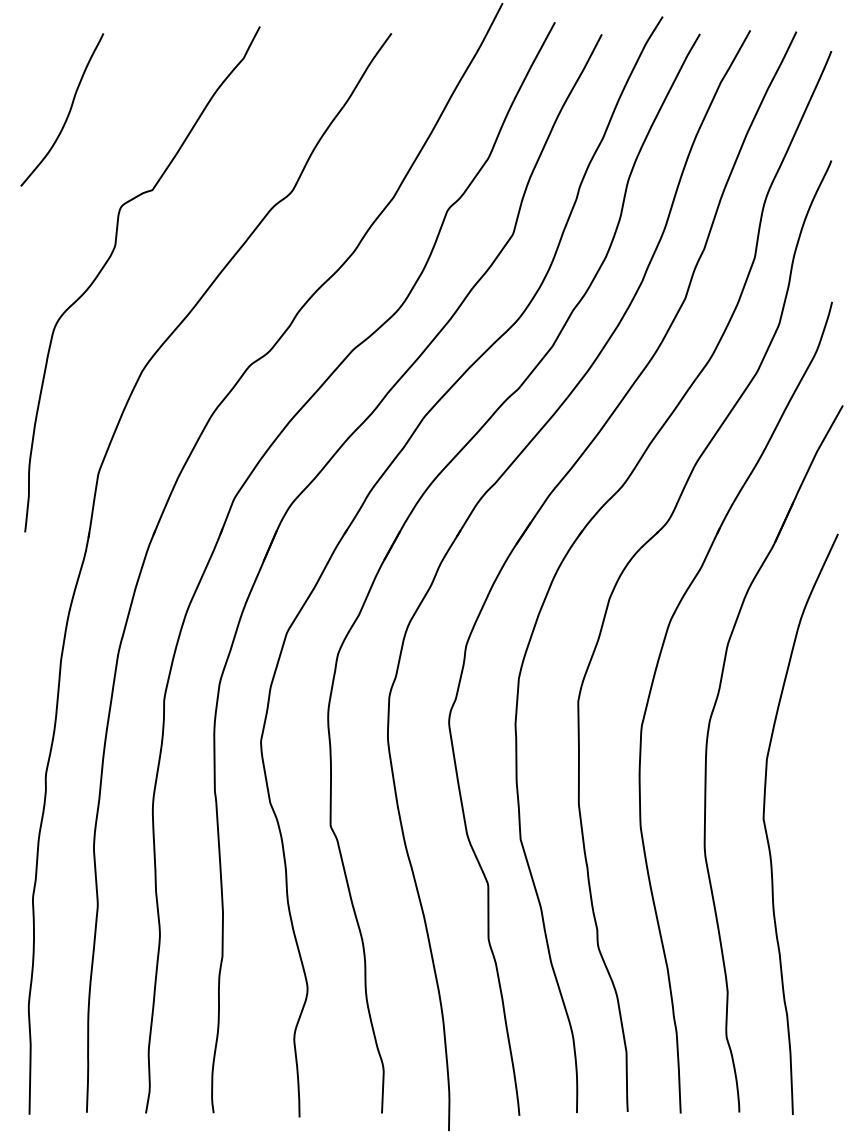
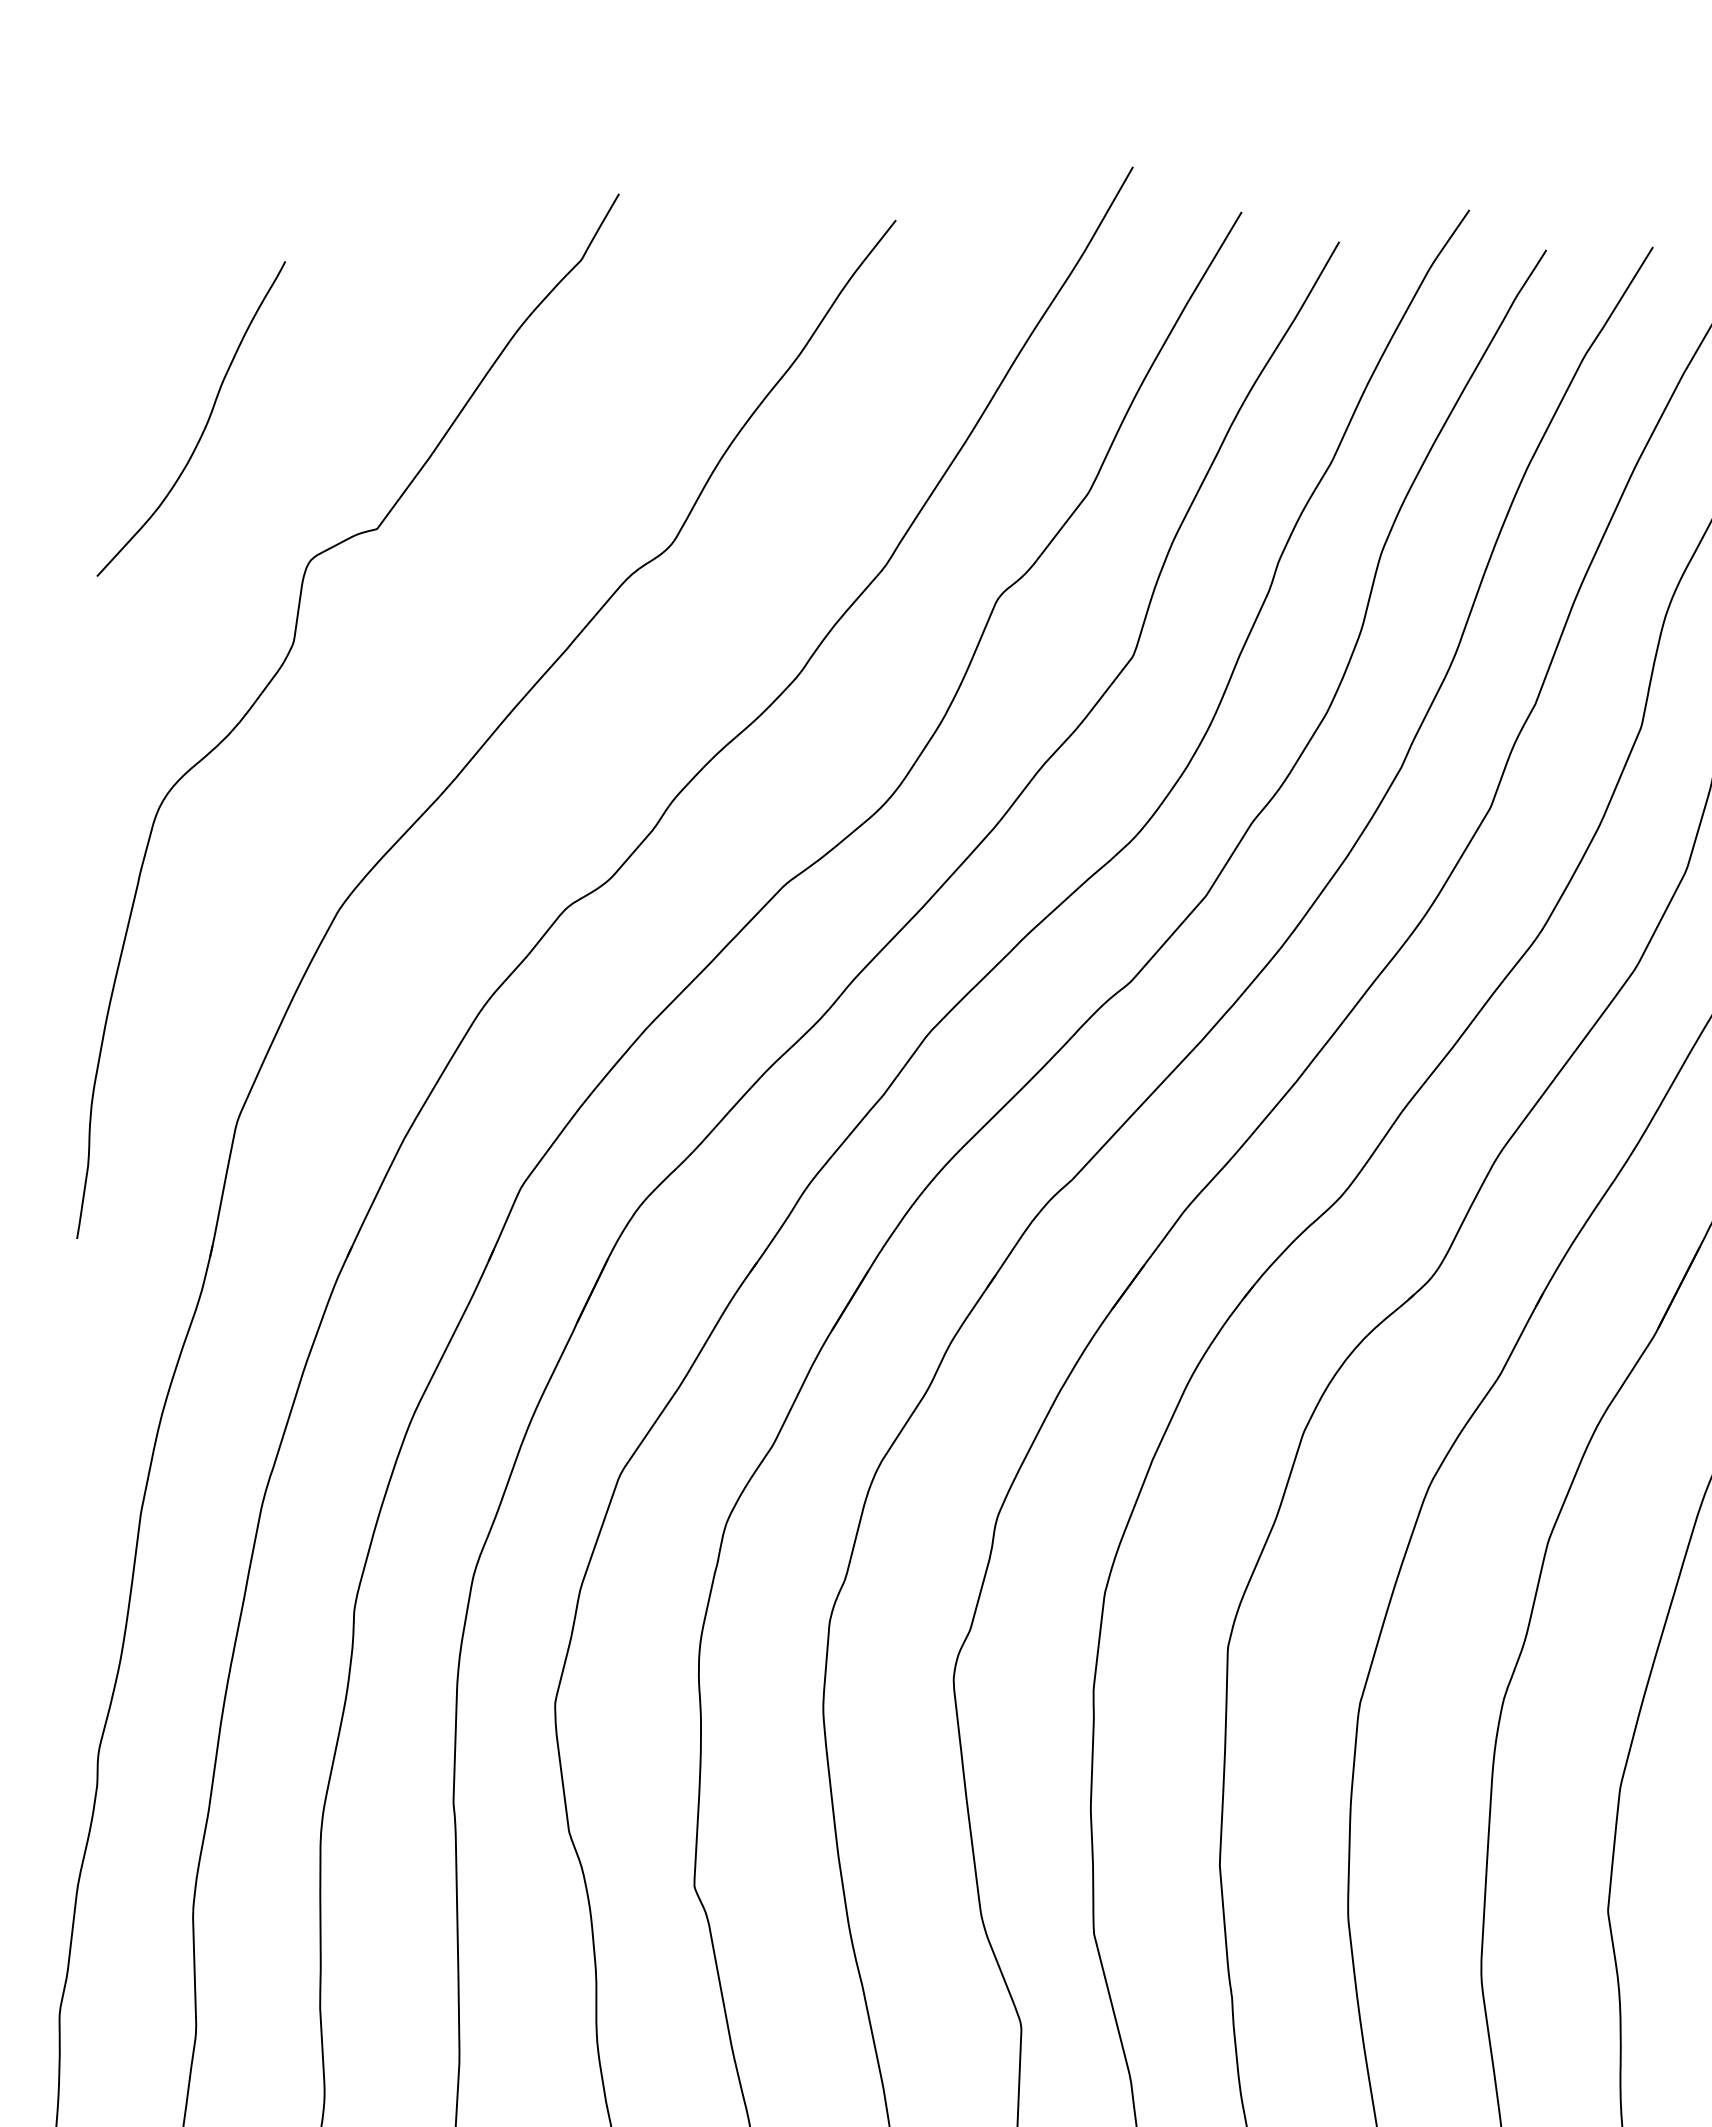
curve: (68, 112) -> (204, 424), moved

